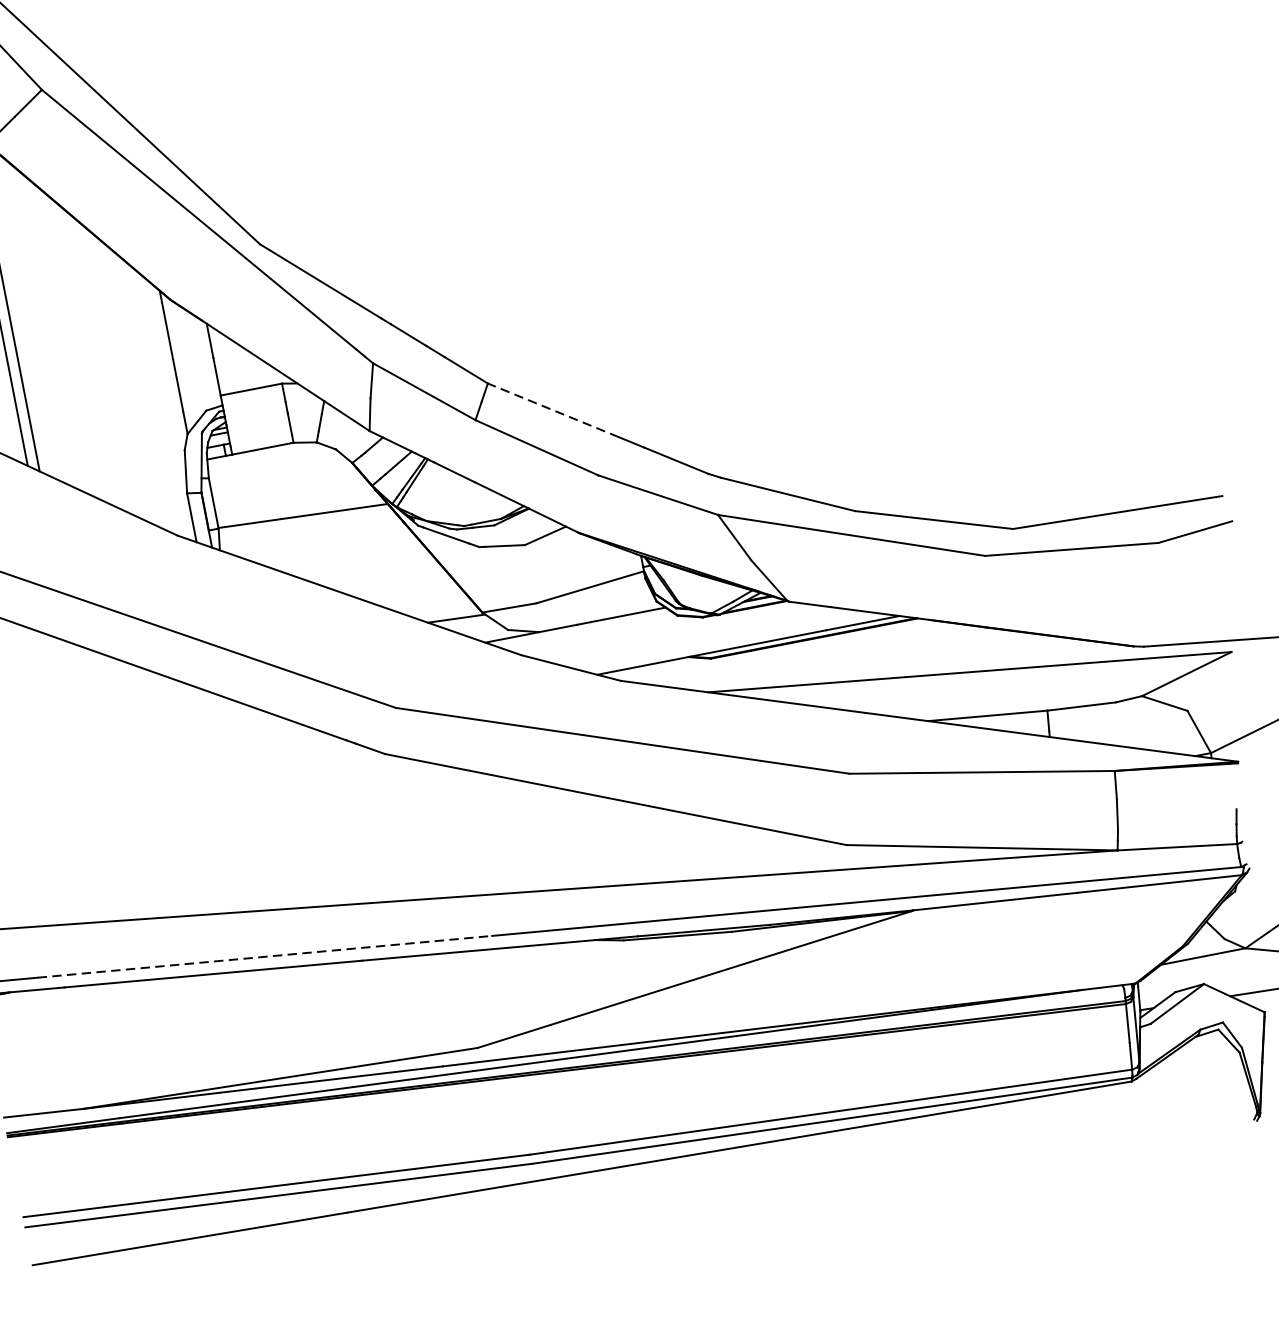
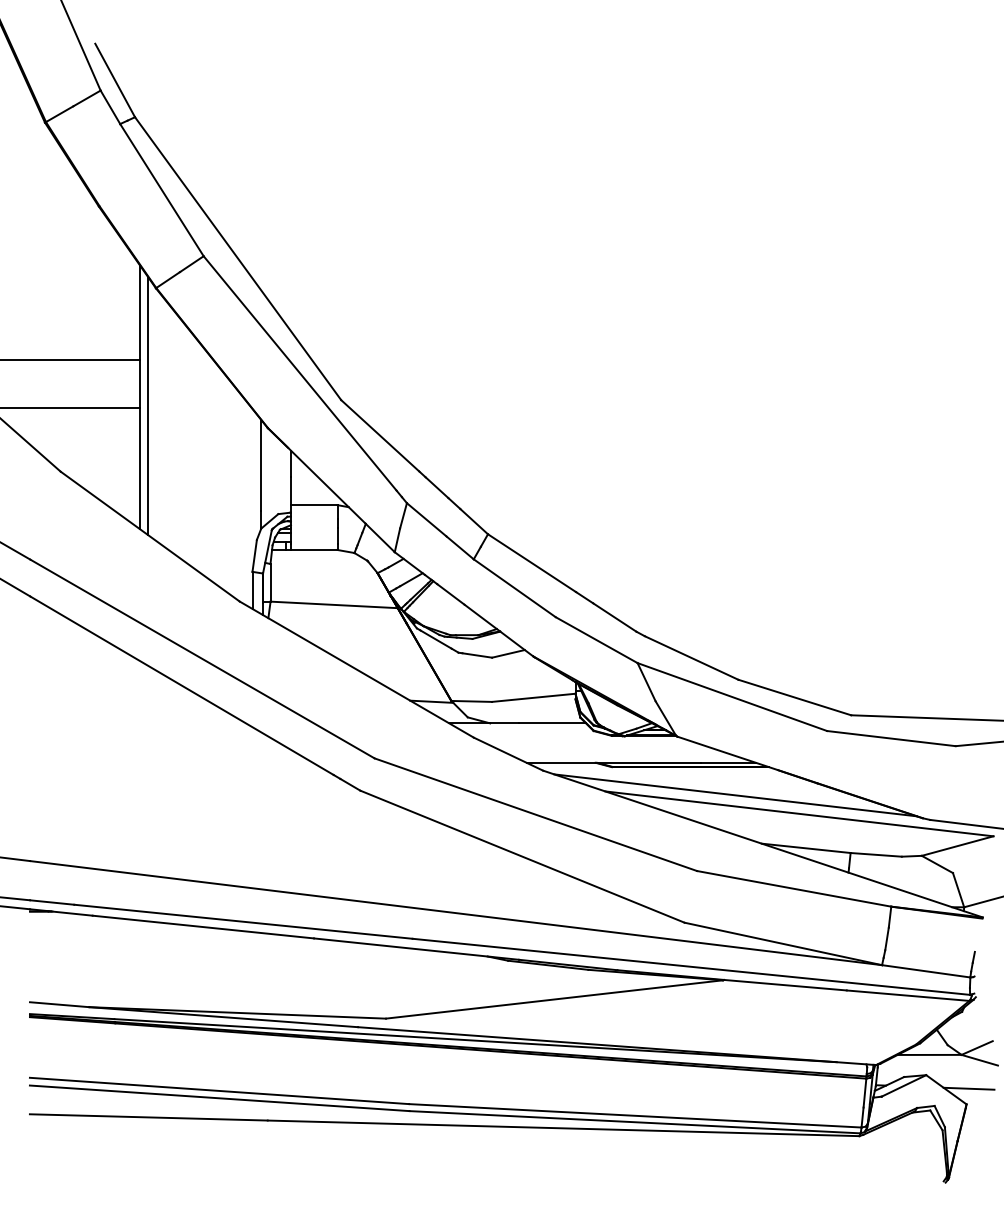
line: (554, 410) -> (532, 563), dashed -> solid
line: (880, 664) -> (735, 795), added
line: (264, 956) -> (243, 921), dashed -> solid

